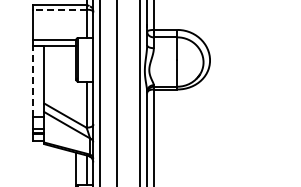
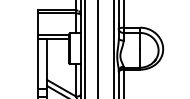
line: (59, 9) -> (57, 13), dashed -> solid
line: (32, 81) -> (38, 64), dashed -> solid

